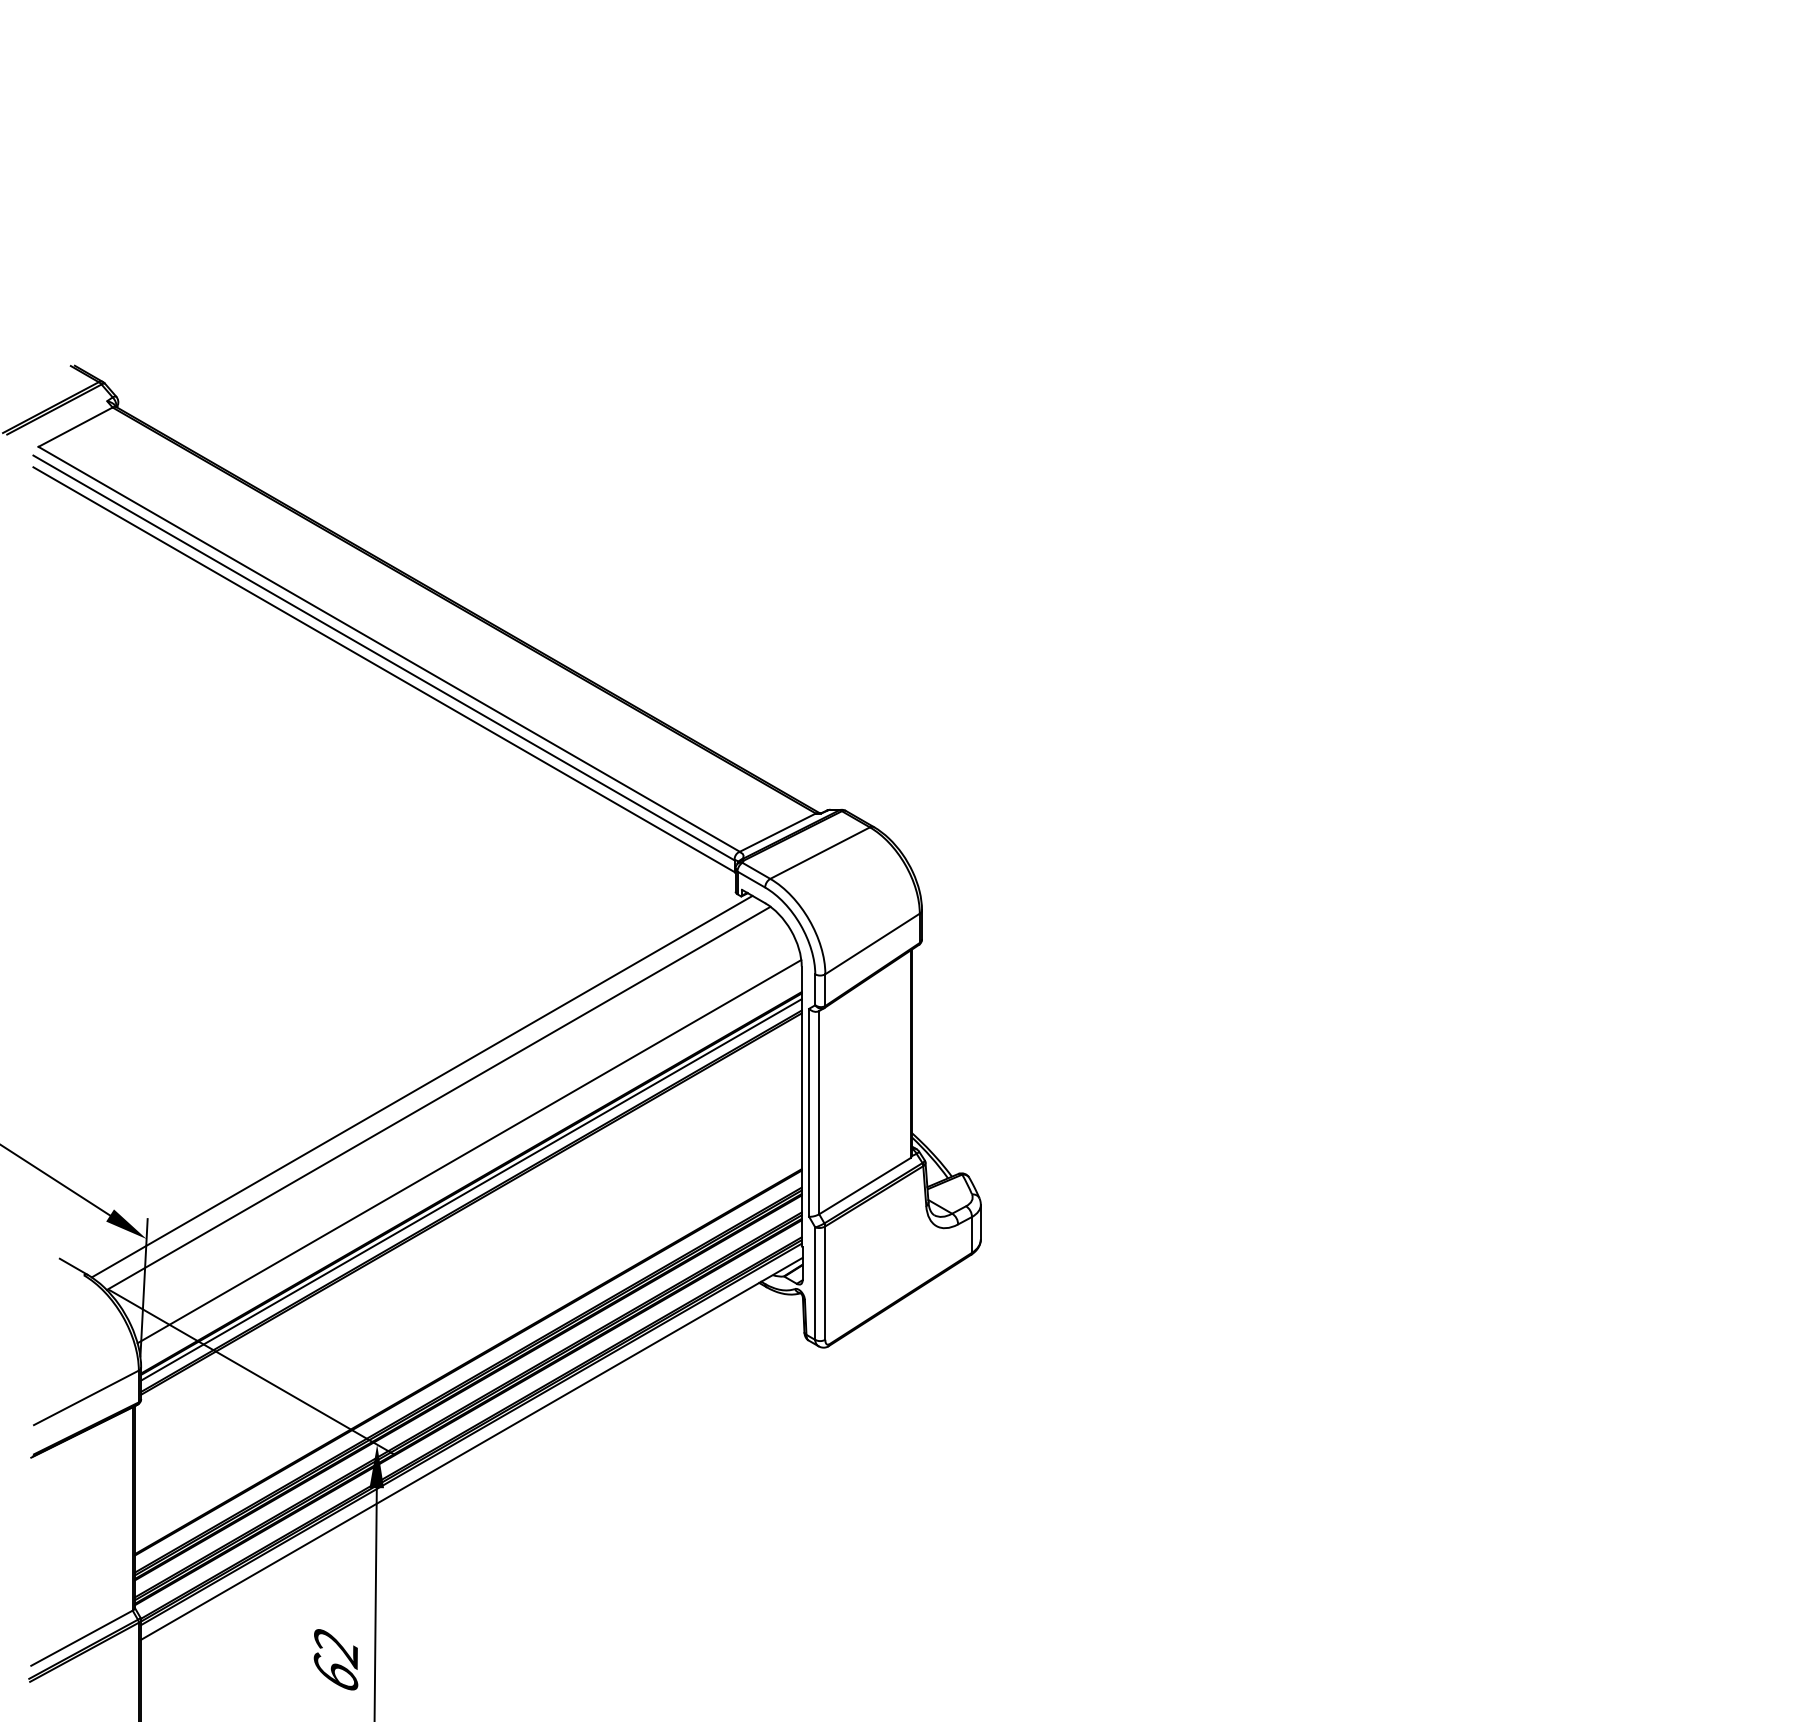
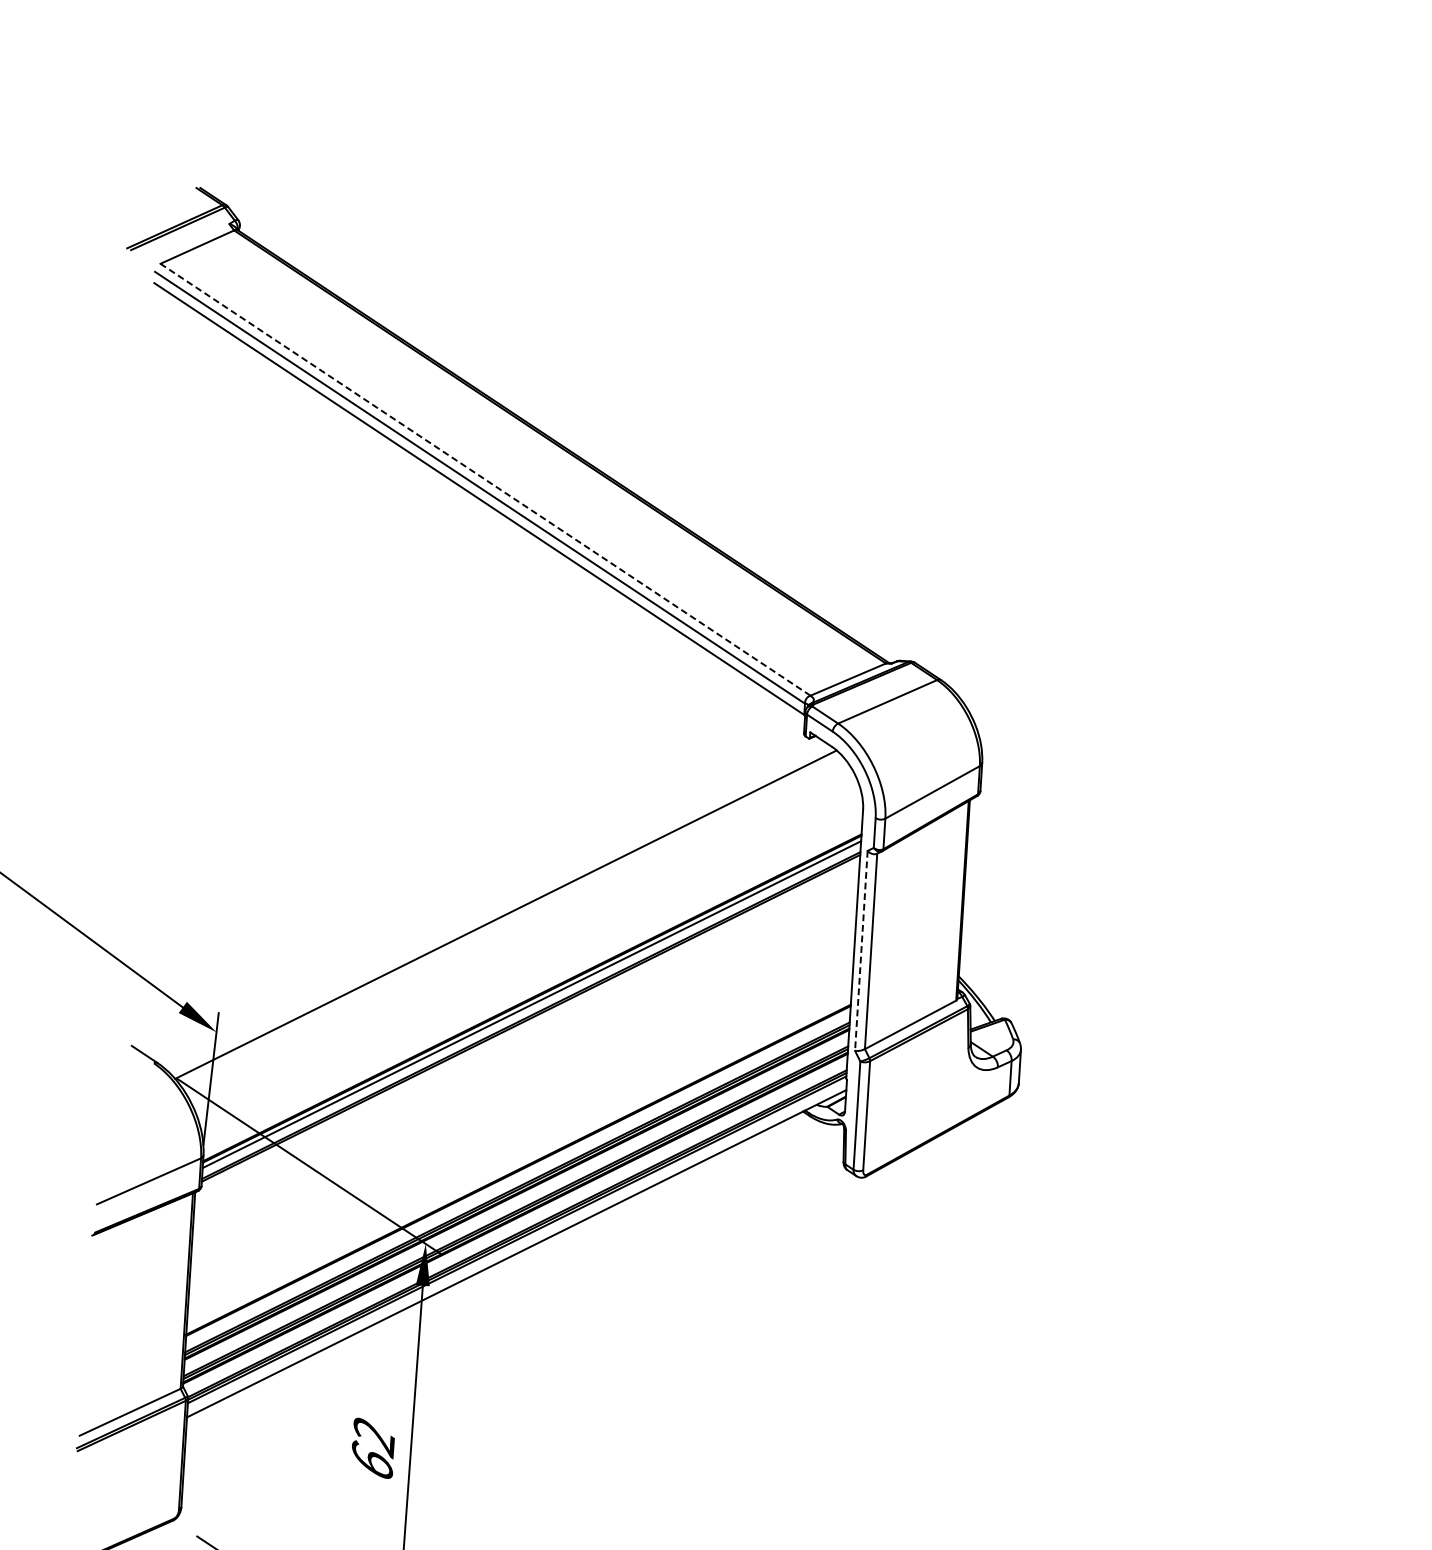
line: (389, 649) -> (485, 479), solid -> dashed
line: (421, 1086) -> (490, 902), removed
line: (809, 1112) -> (861, 950), solid -> dashed
line: (469, 1151) -> (532, 967), removed

